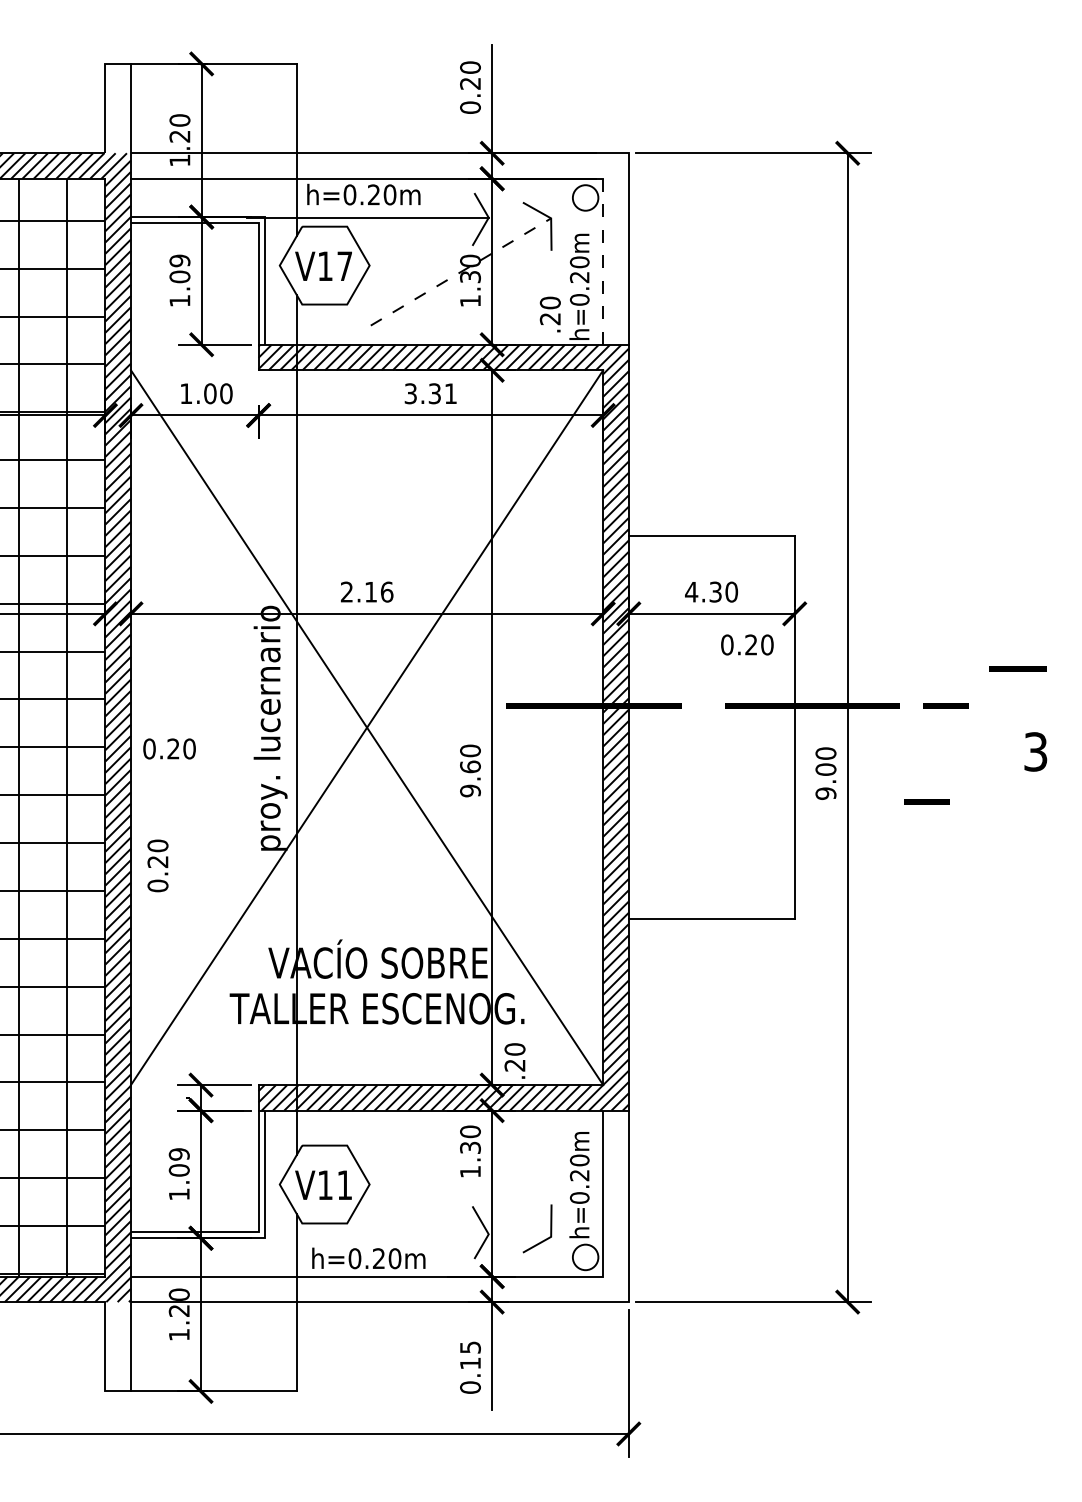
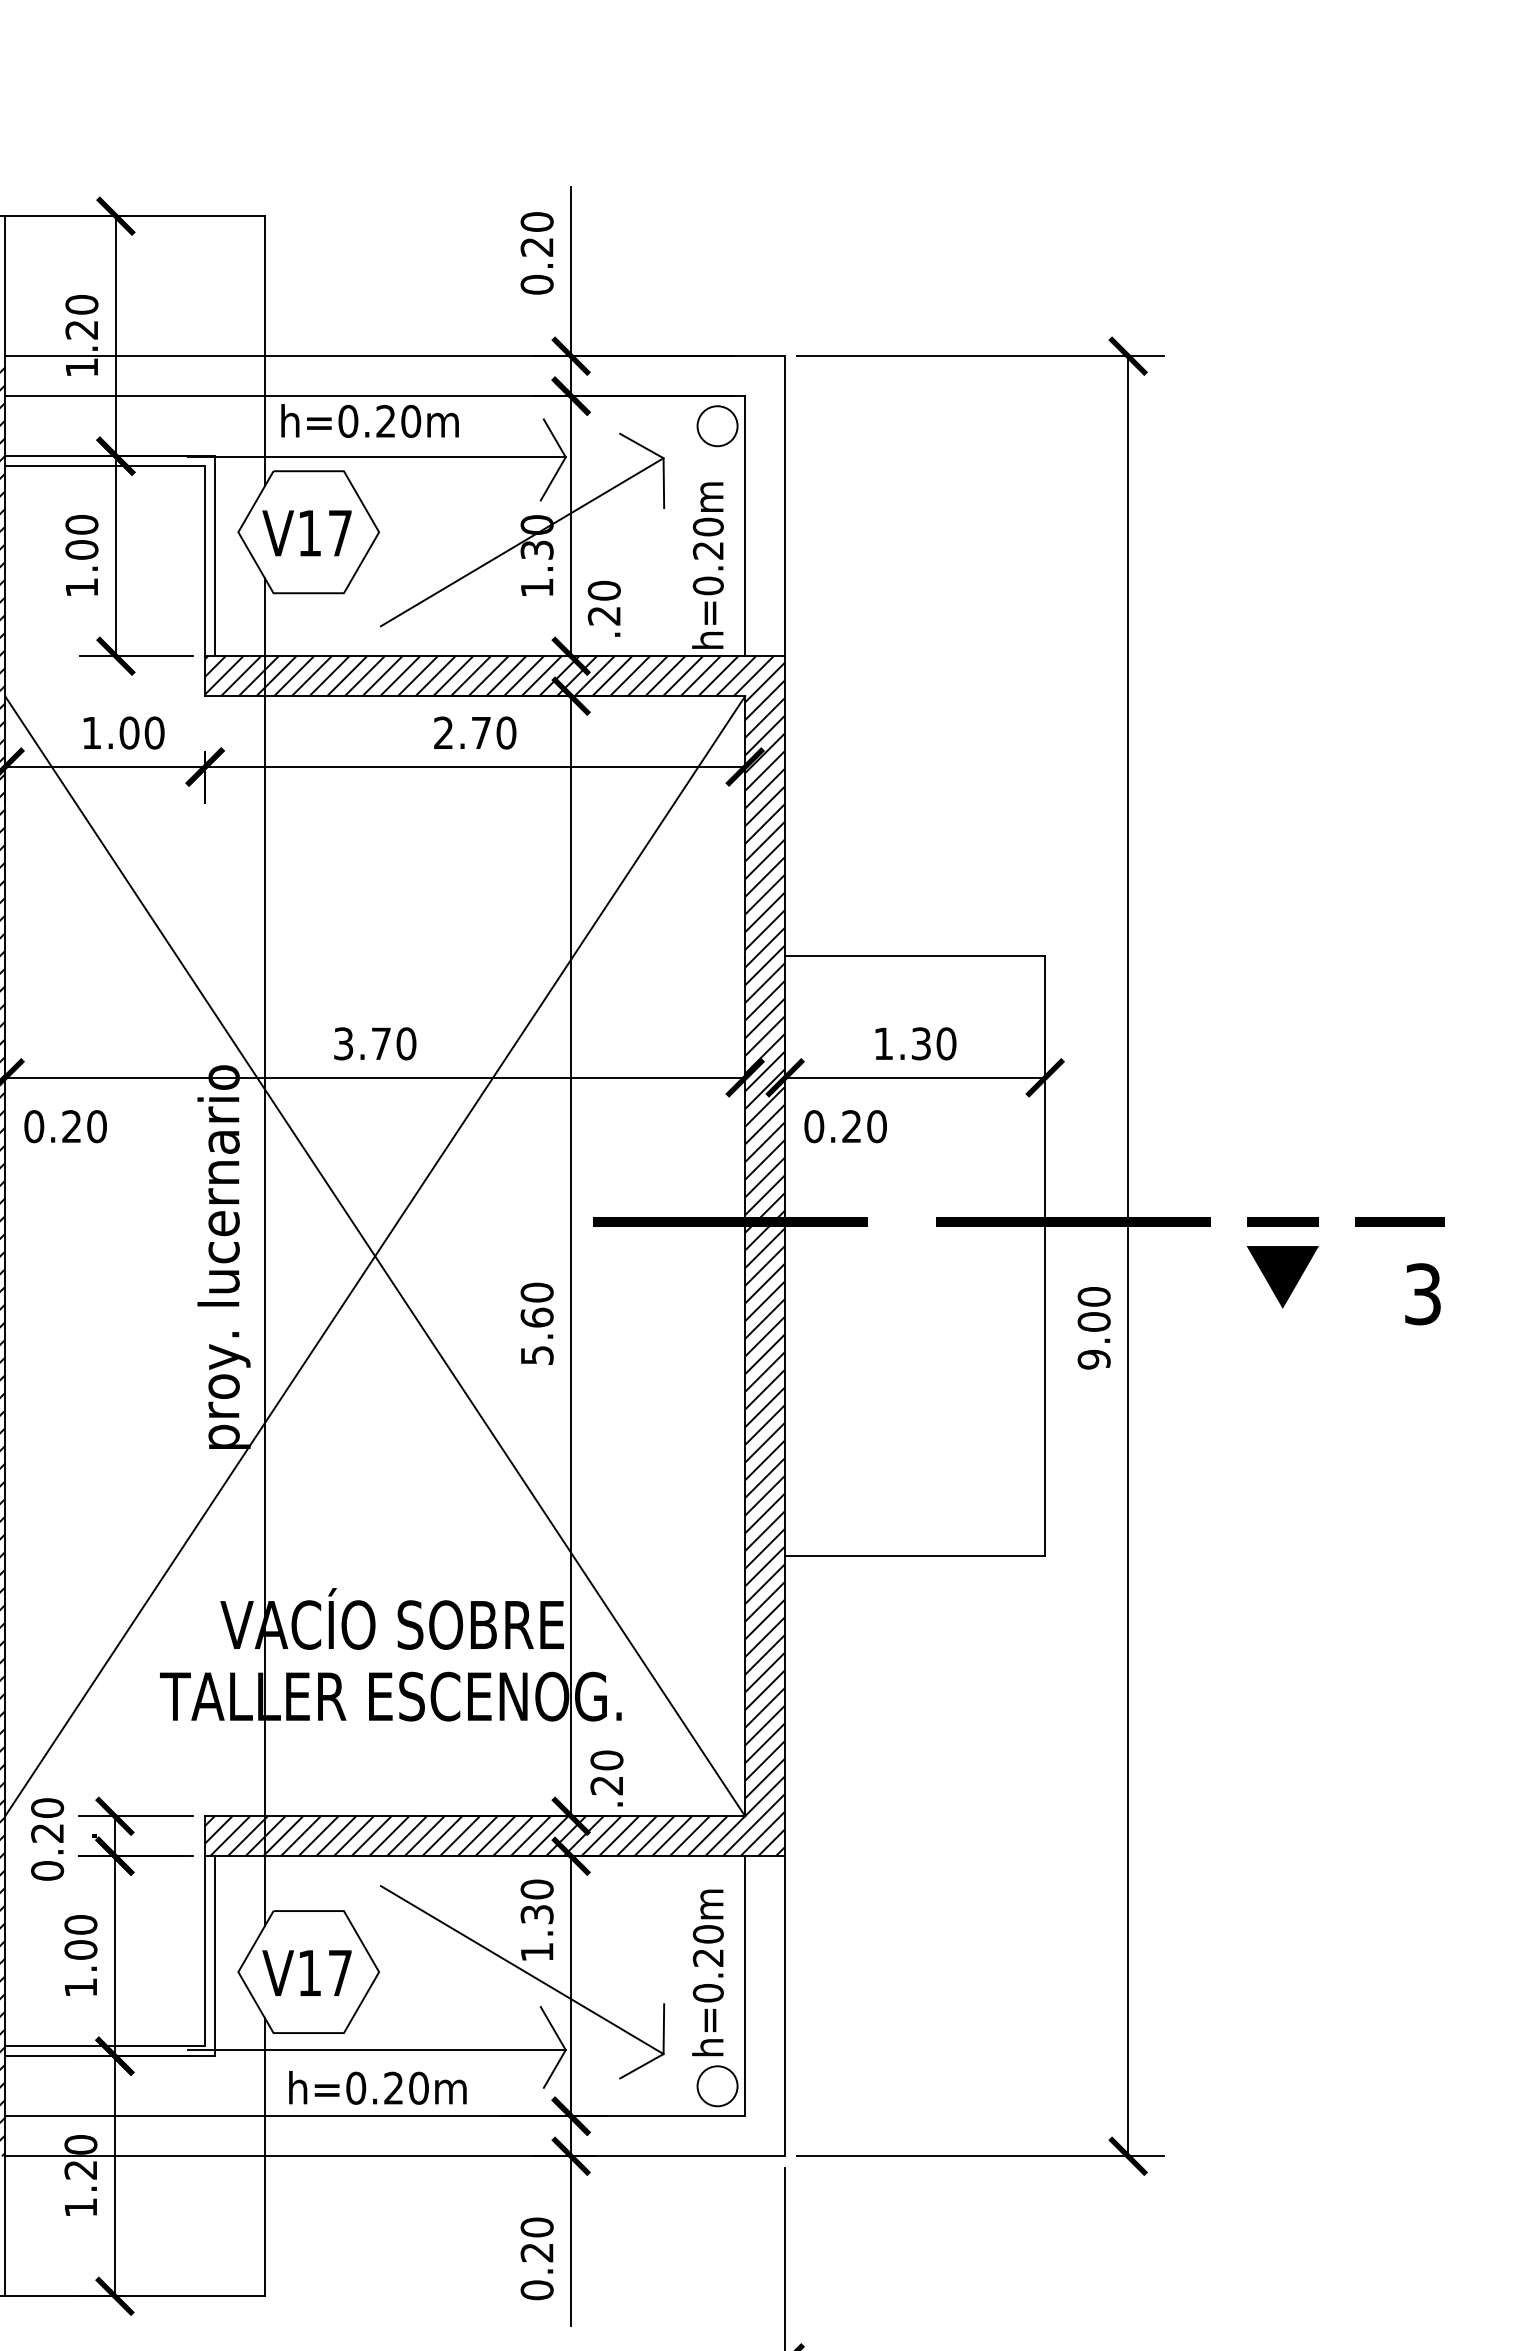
text: (179, 260) -> (81, 524), 1.09 -> 1.00
line: (603, 261) -> (745, 525), dashed -> solid
line: (460, 272) -> (521, 543), dashed -> solid
text: (549, 314) -> (602, 608), moved
text: (430, 393) -> (474, 732), 3.31 -> 2.70
text: (367, 591) -> (375, 1042), 2.16 -> 3.70
text: (691, 592) -> (883, 1044), 4.30 -> 1.30
text: (747, 644) -> (845, 1125), moved
line: (1017, 668) -> (1398, 1221), moved
part: (946, 740) -> (1283, 1276), added
text: (169, 748) -> (65, 1125), moved
text: (470, 790) -> (537, 1354), 9.60 -> 5.60
line: (926, 801) -> (1251, 1371), removed
text: (157, 865) -> (46, 1838), moved
text: (179, 1154) -> (81, 1925), 1.09 -> 1.00
line: (460, 1182) -> (521, 1968), added
text: (344, 1184) -> (339, 1972), V11 -> V17
line: (367, 1234) -> (375, 2050), added
text: (470, 1355) -> (537, 2239), 0.15 -> 0.20

